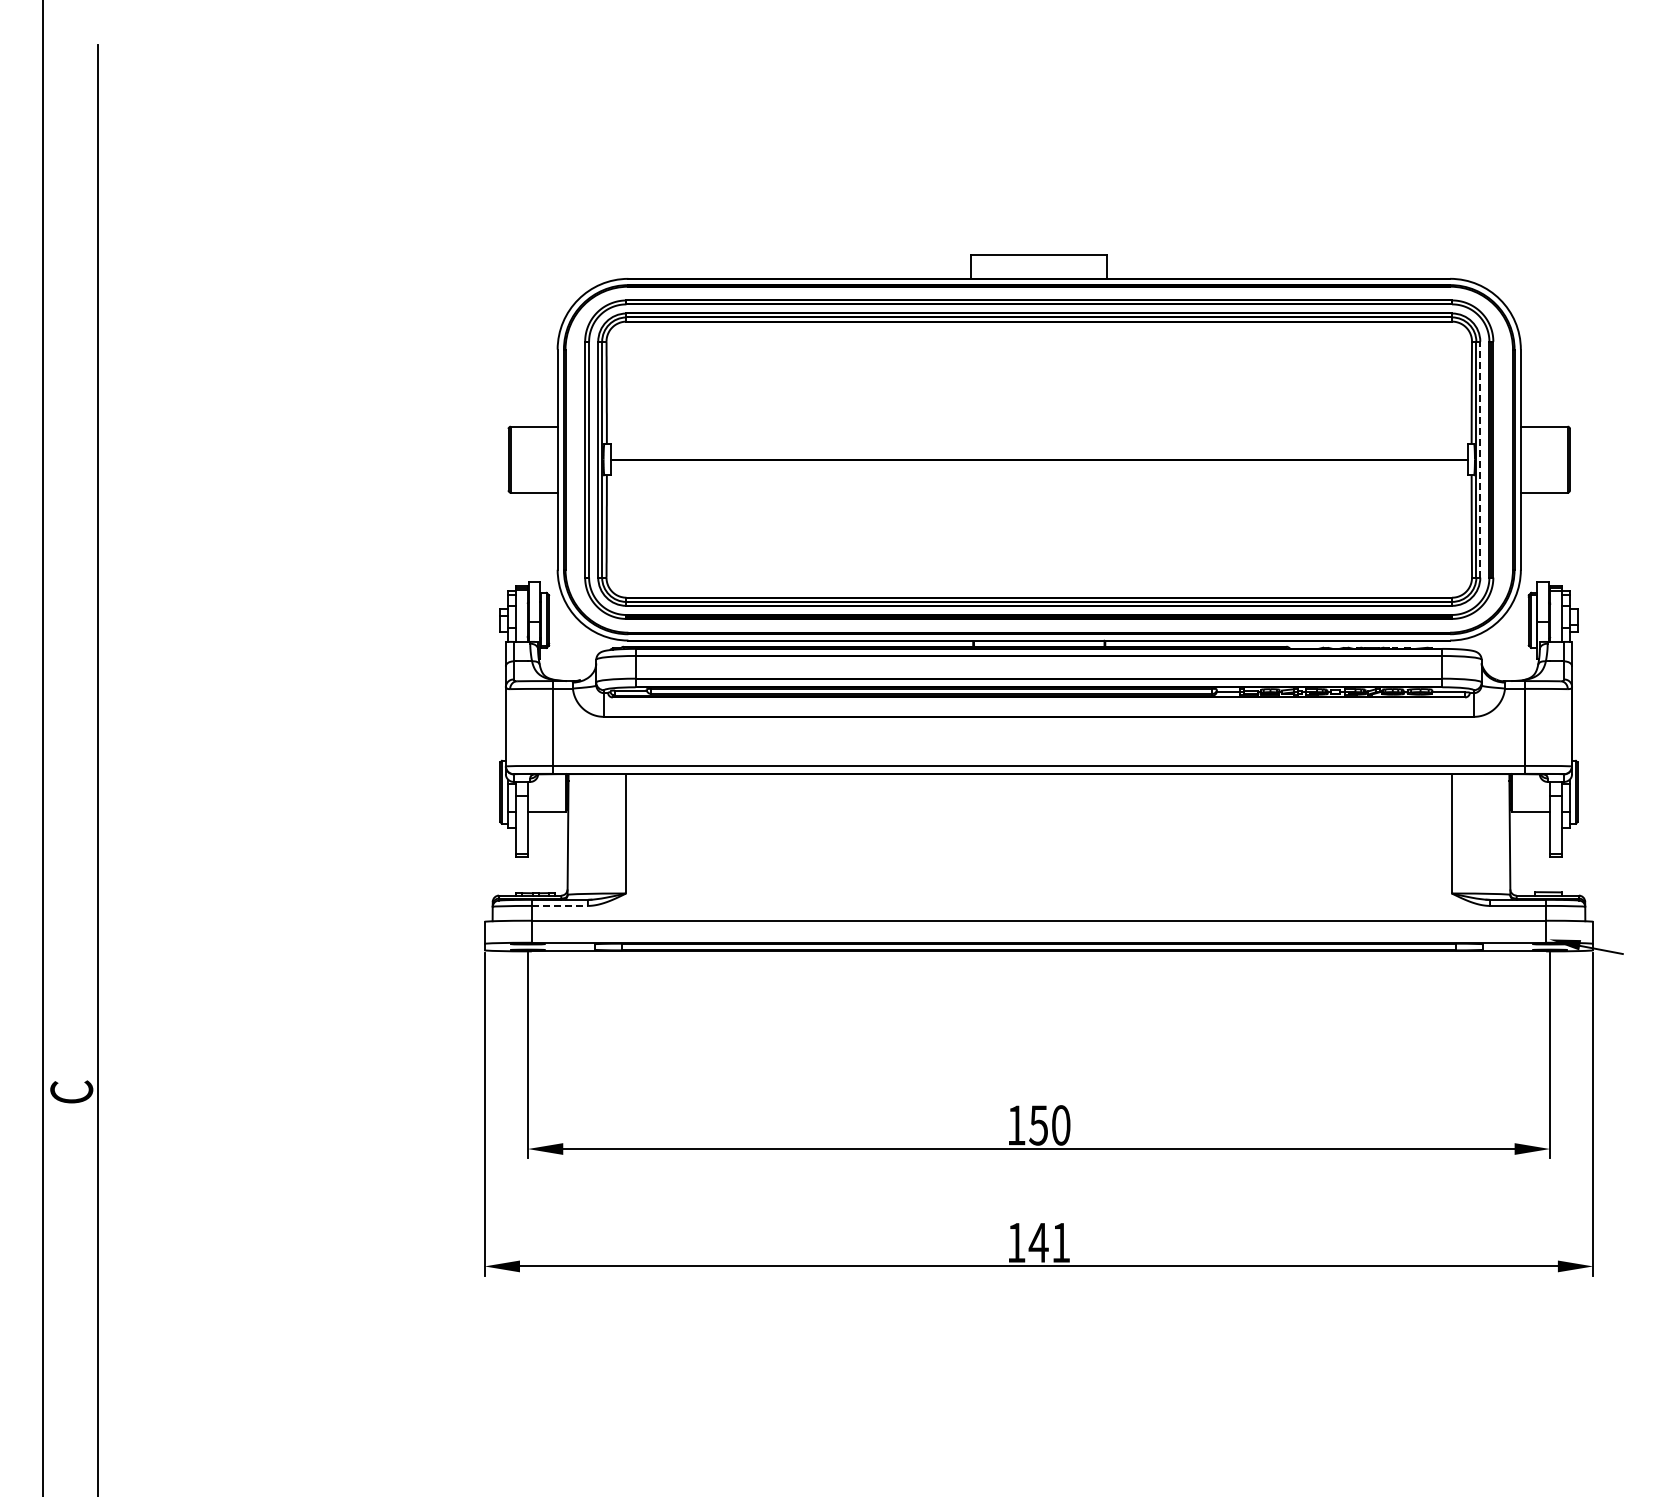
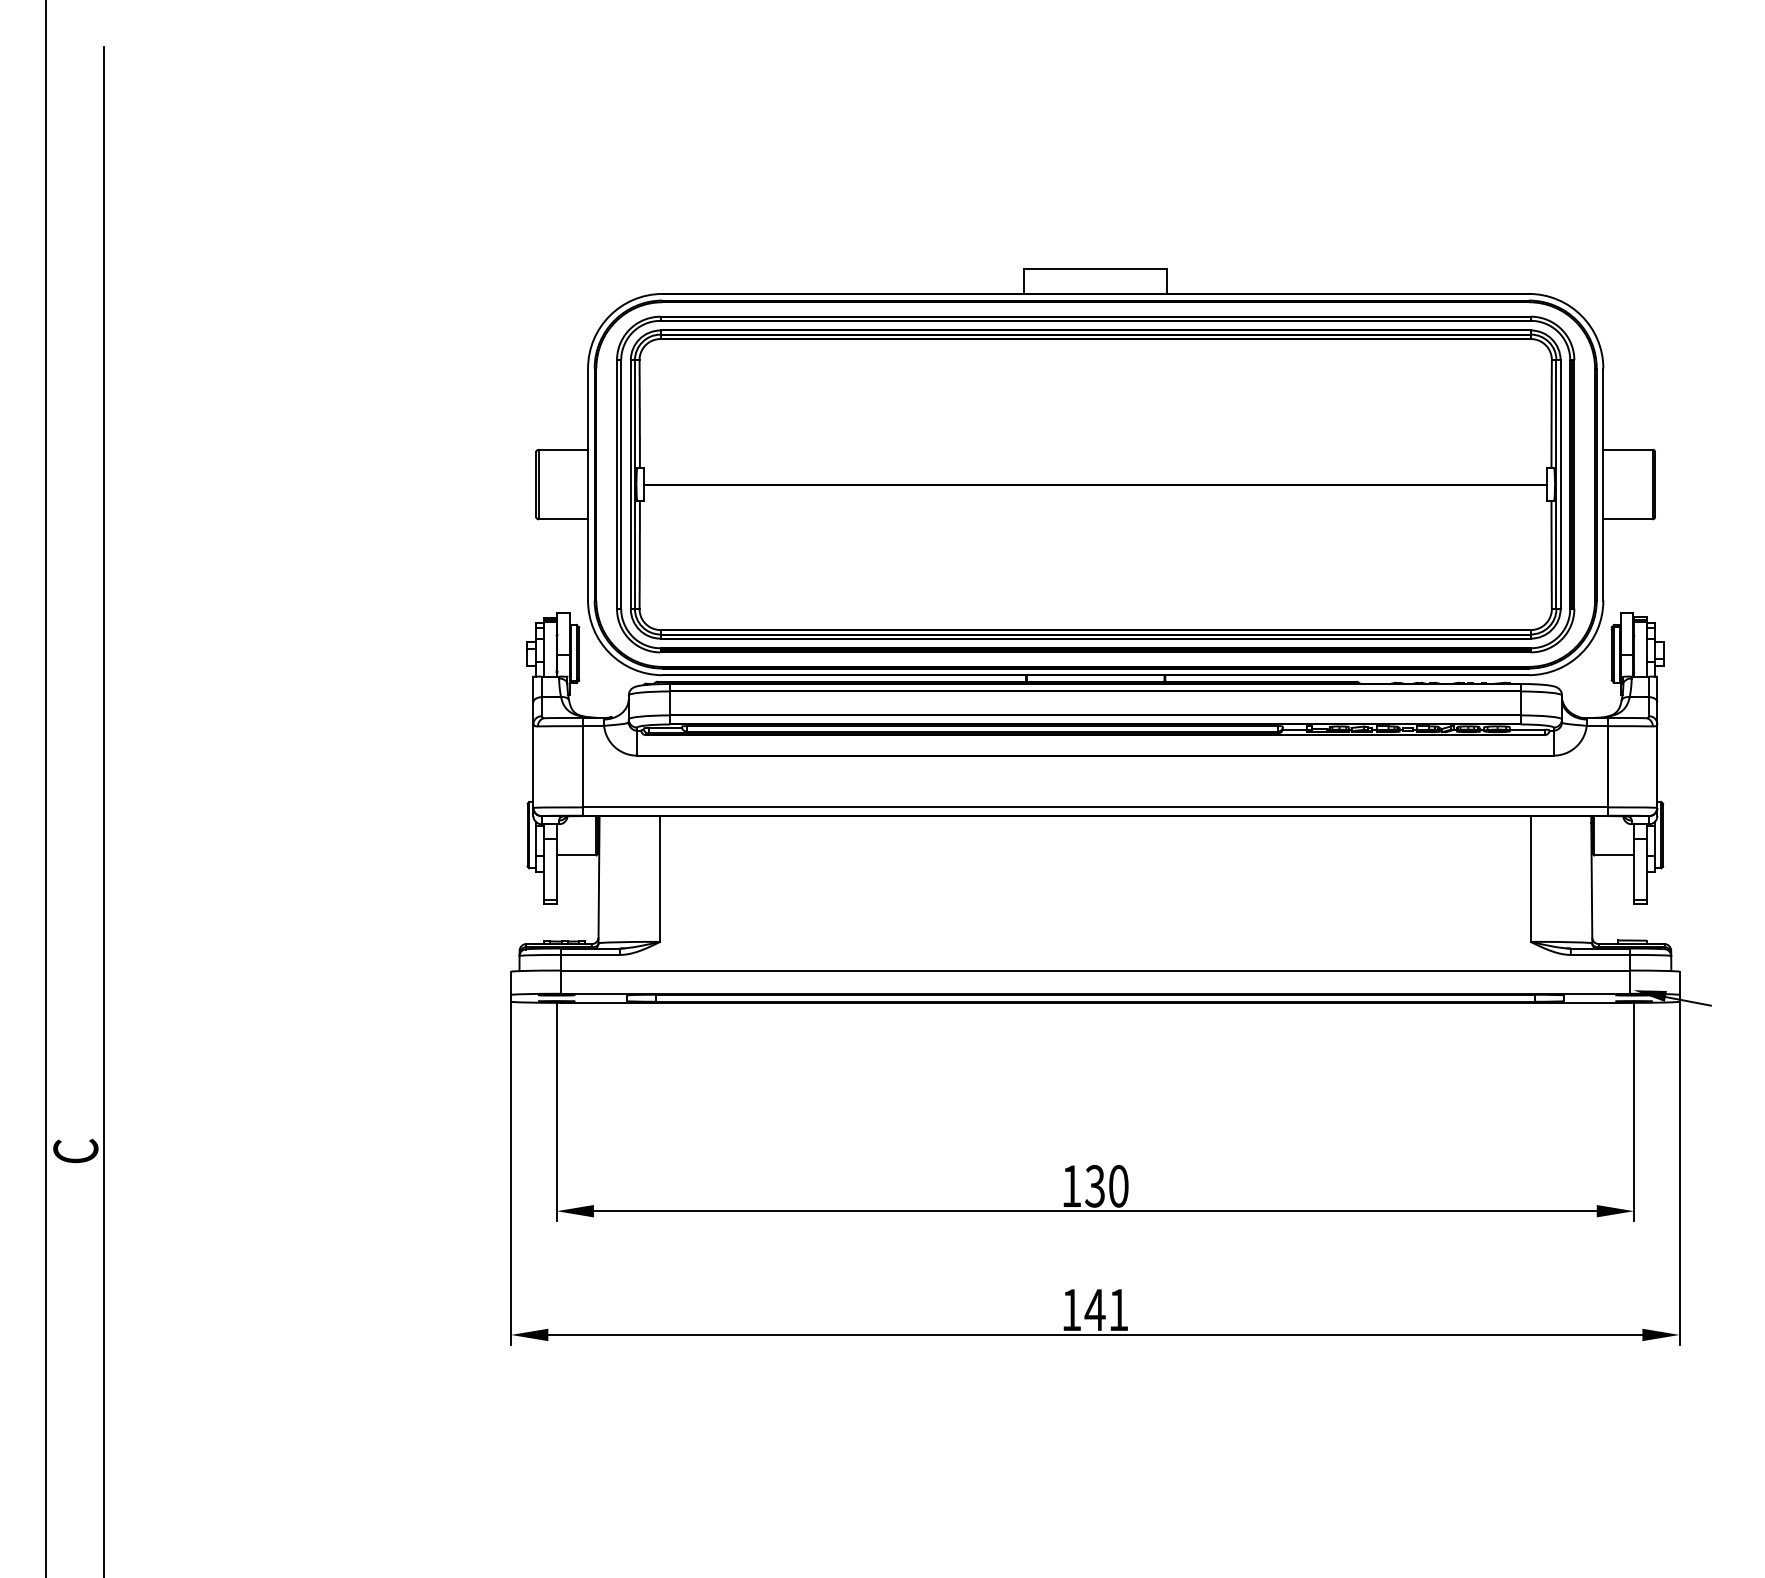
line: (1480, 459) -> (1560, 484), dashed -> solid
line: (560, 905) -> (591, 954), dashed -> solid
text: (1038, 1125) -> (1094, 1186), 150 -> 130

